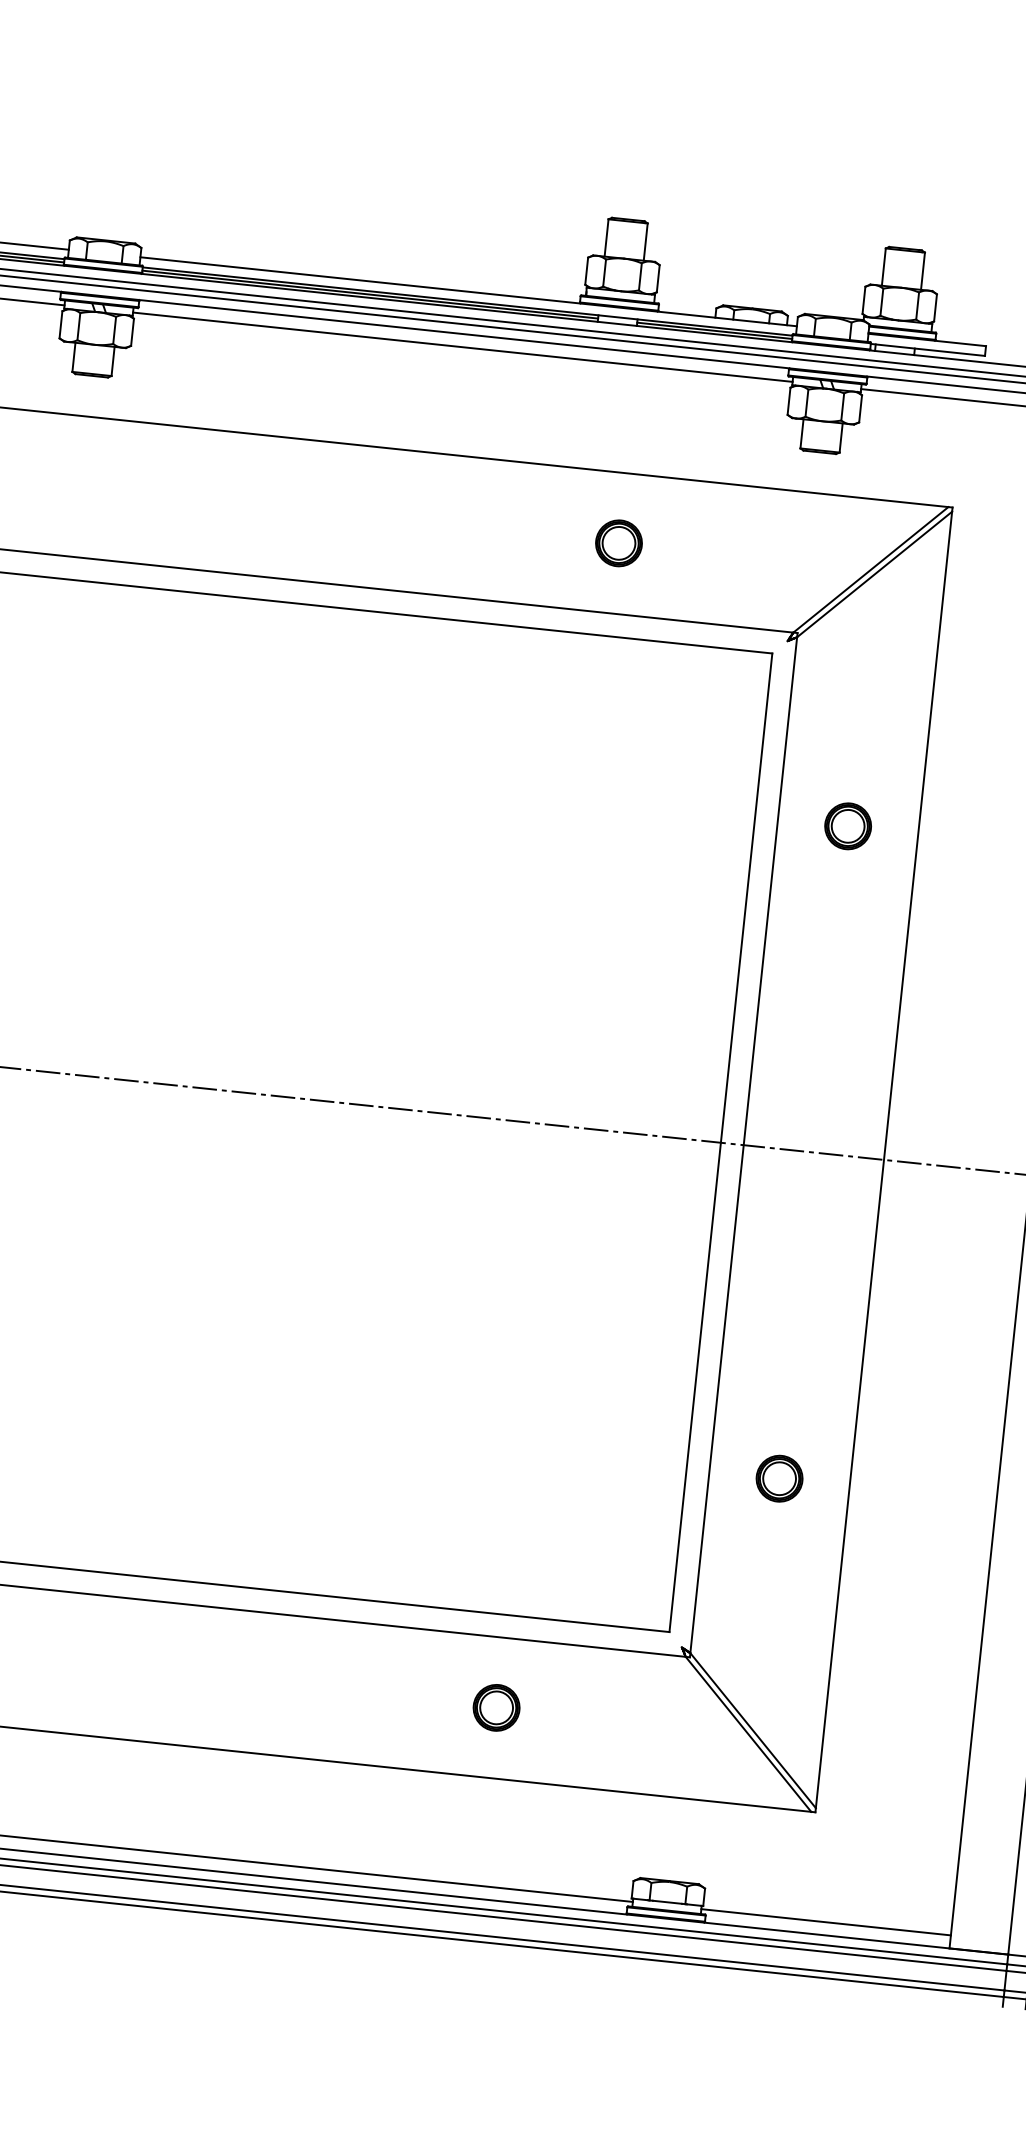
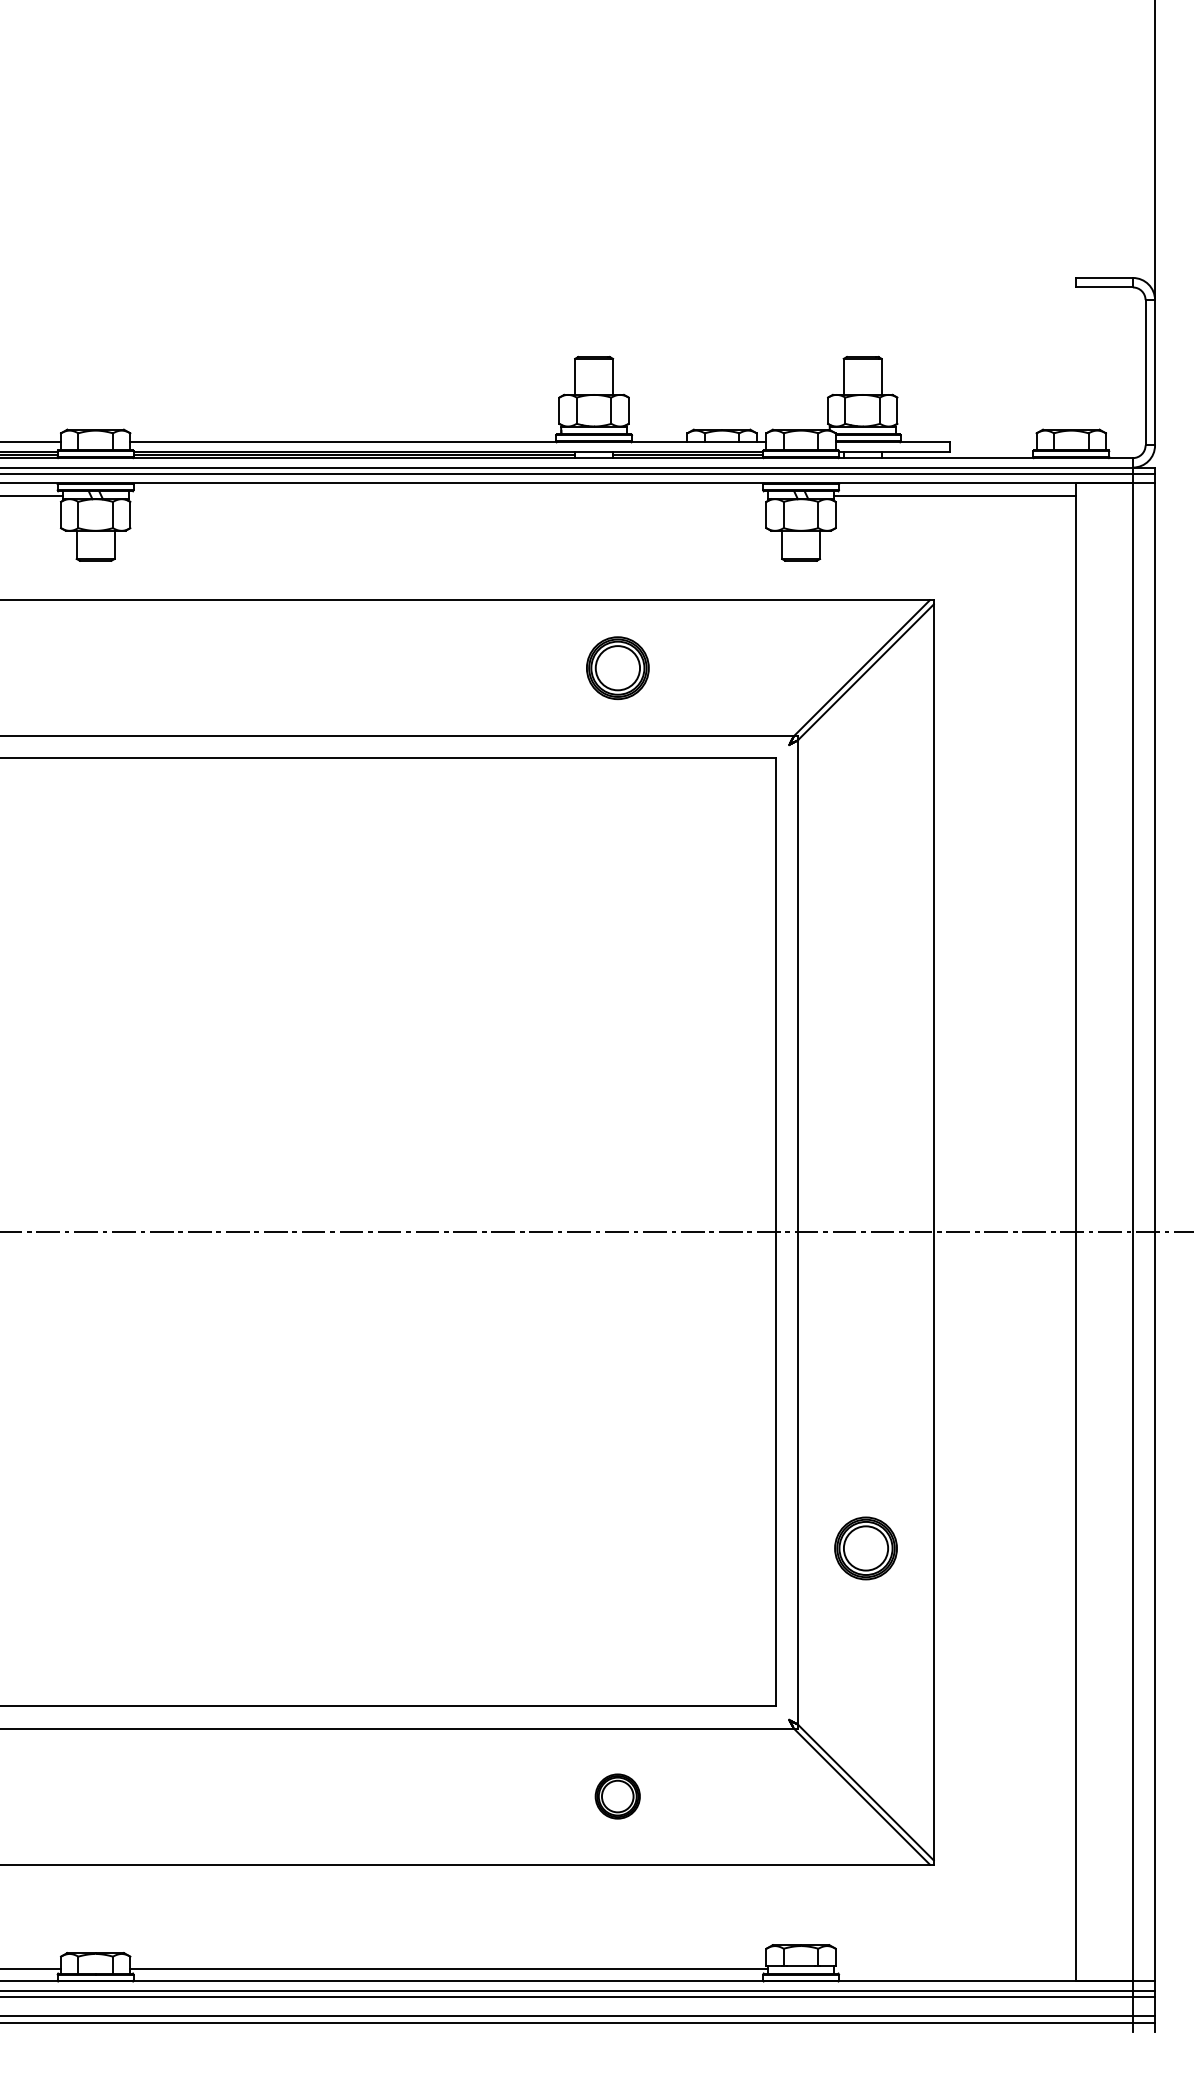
line: (461, 347) -> (447, 496), removed
part: (618, 543) -> (617, 668), size x1.4
part: (847, 826) -> (865, 916), removed
part: (779, 1478) -> (865, 1548), size x1.4
line: (826, 1921) -> (955, 1968), removed

